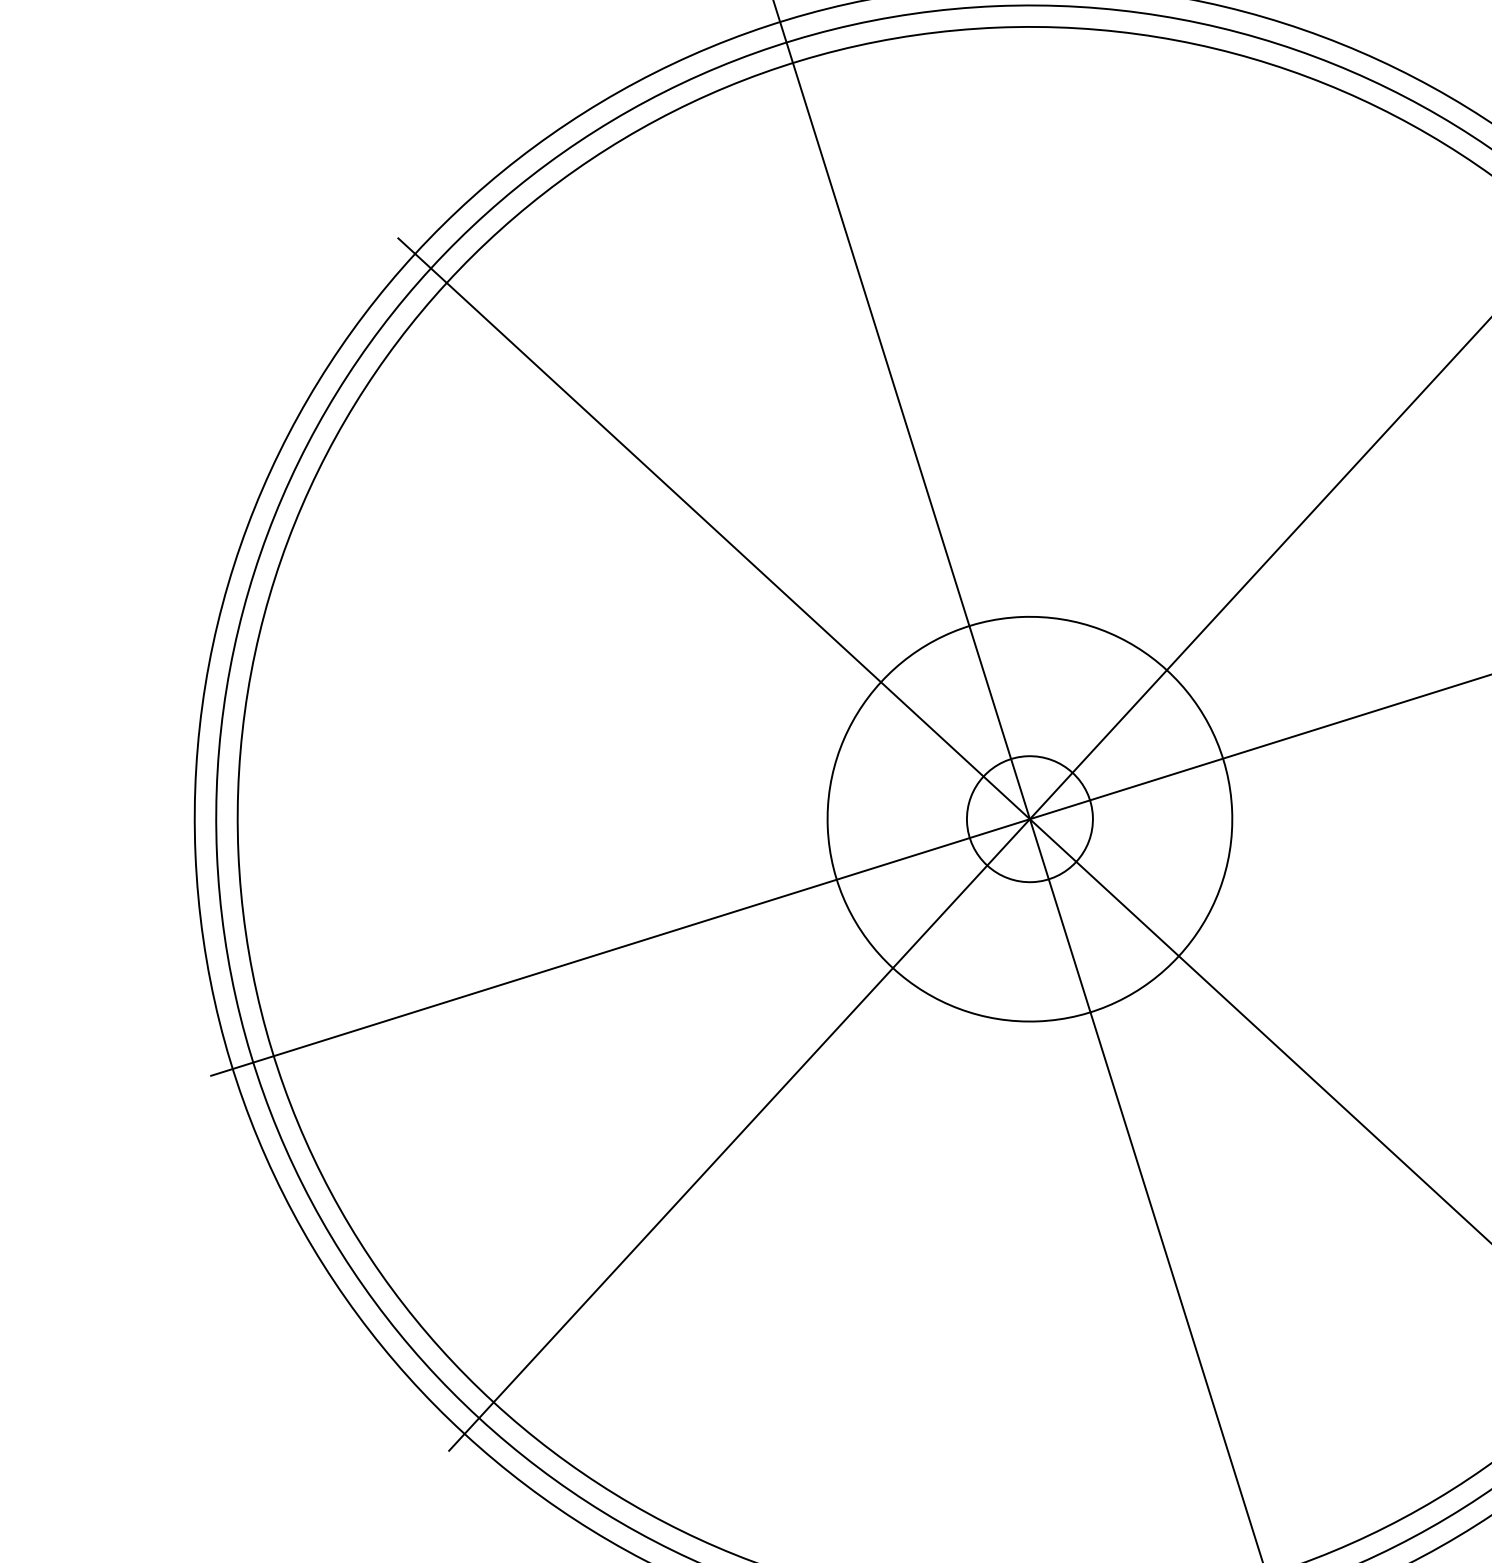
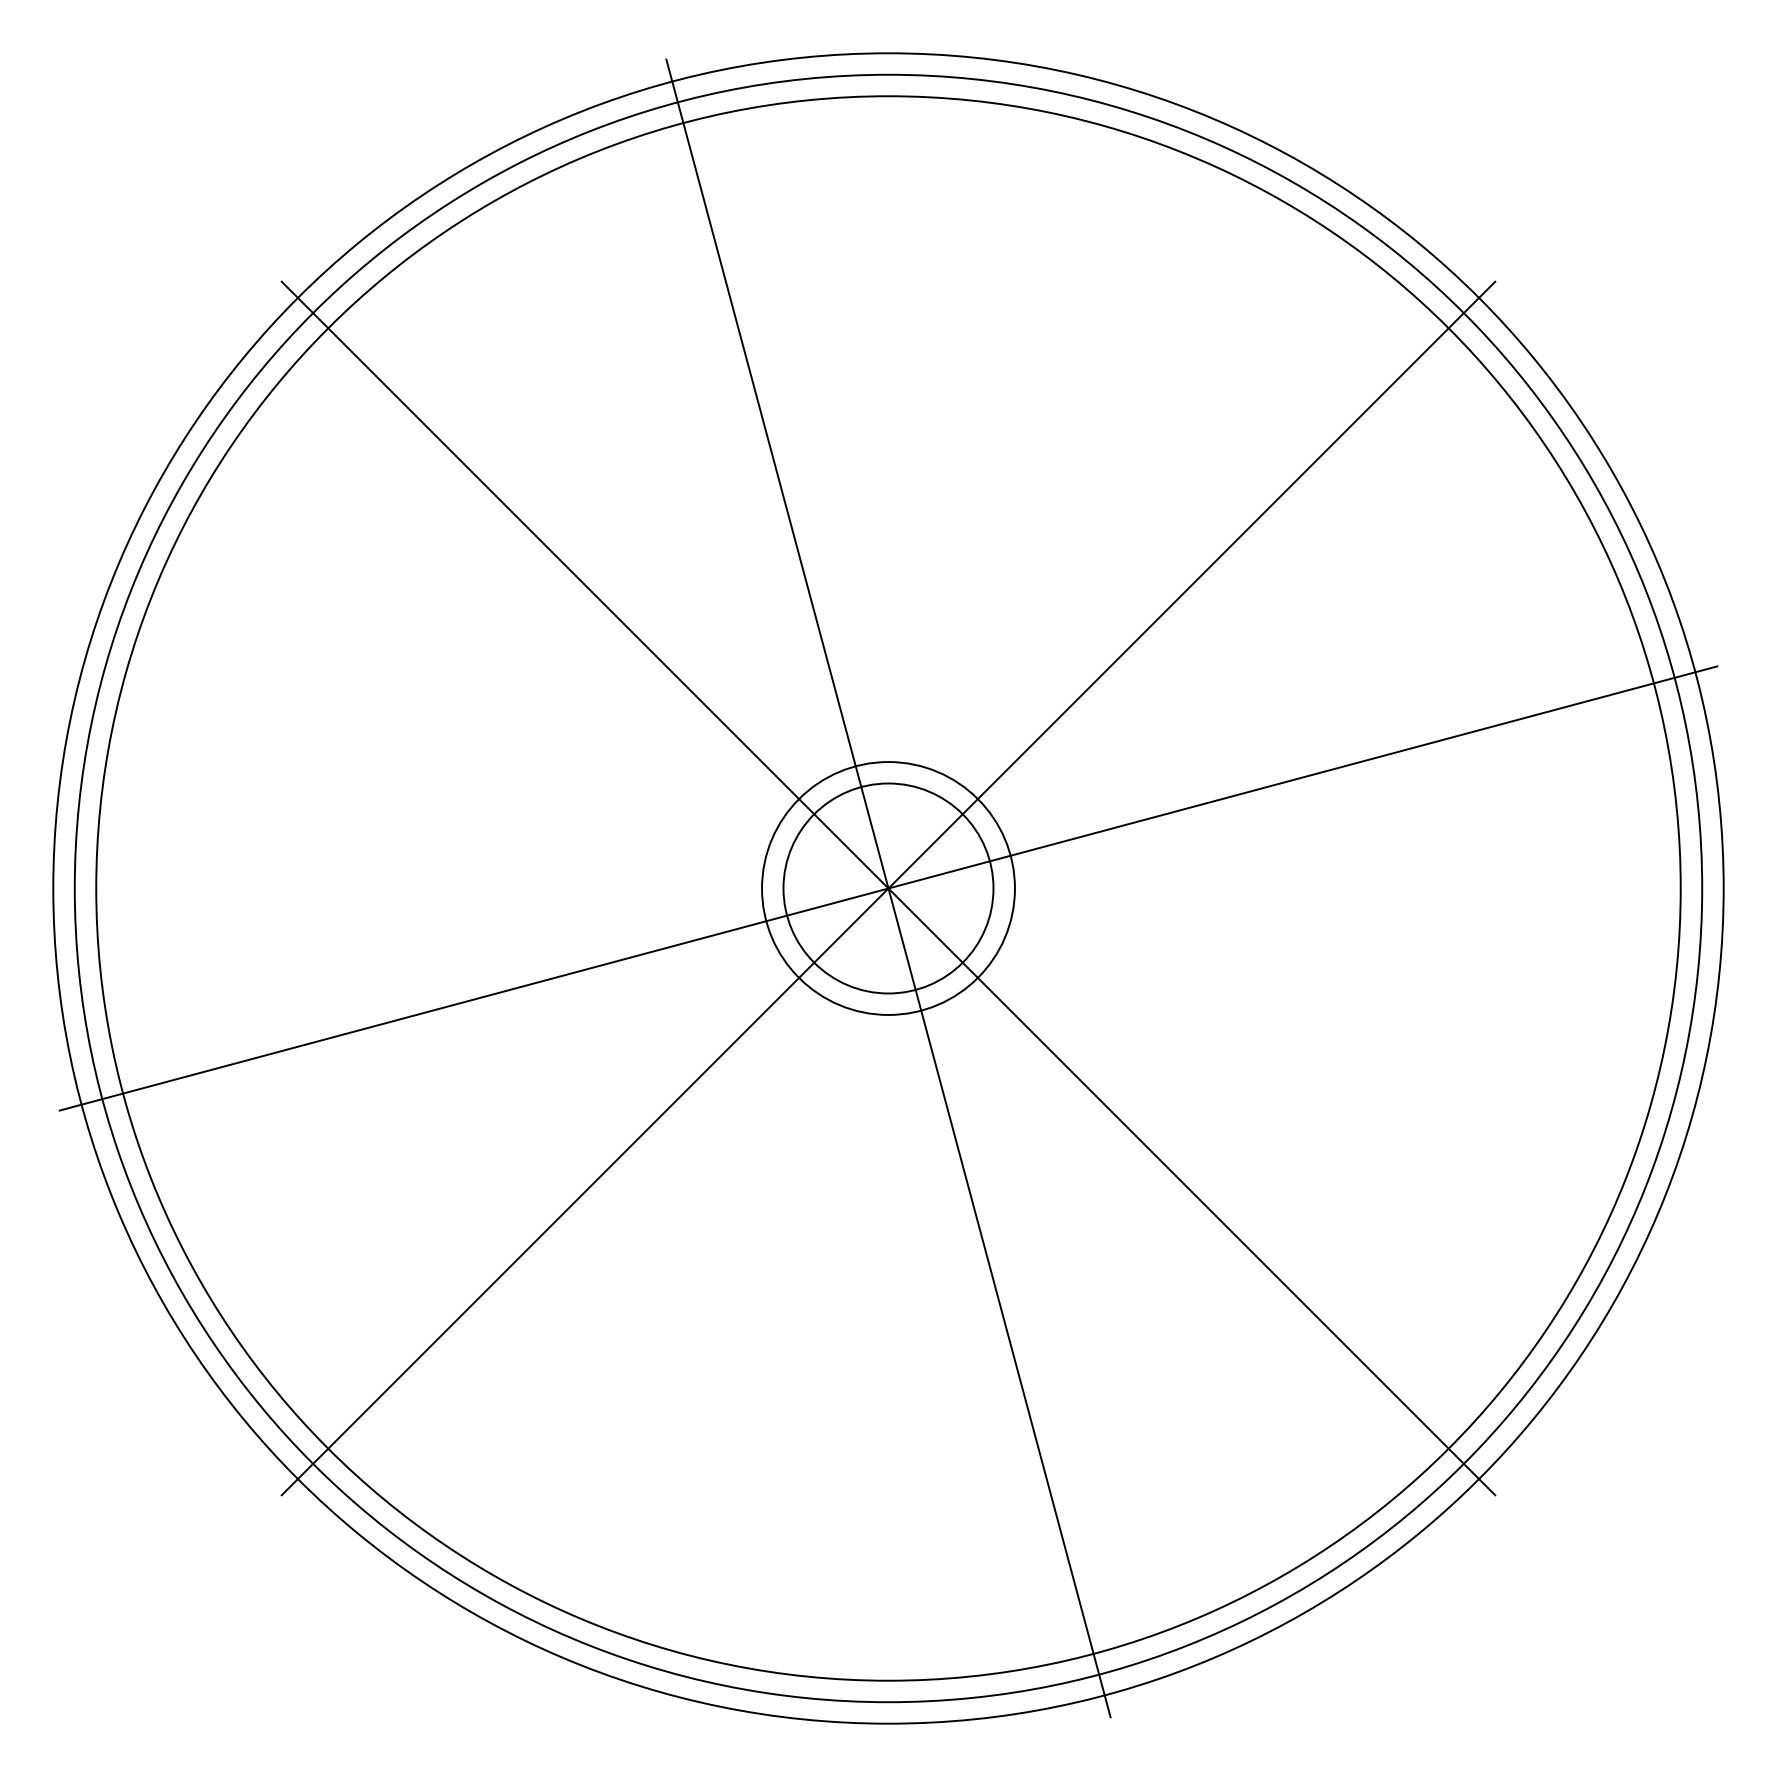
circle: (1029, 819) -> (888, 888), size x0.62
circle: (1029, 819) -> (888, 888), size x1.67

